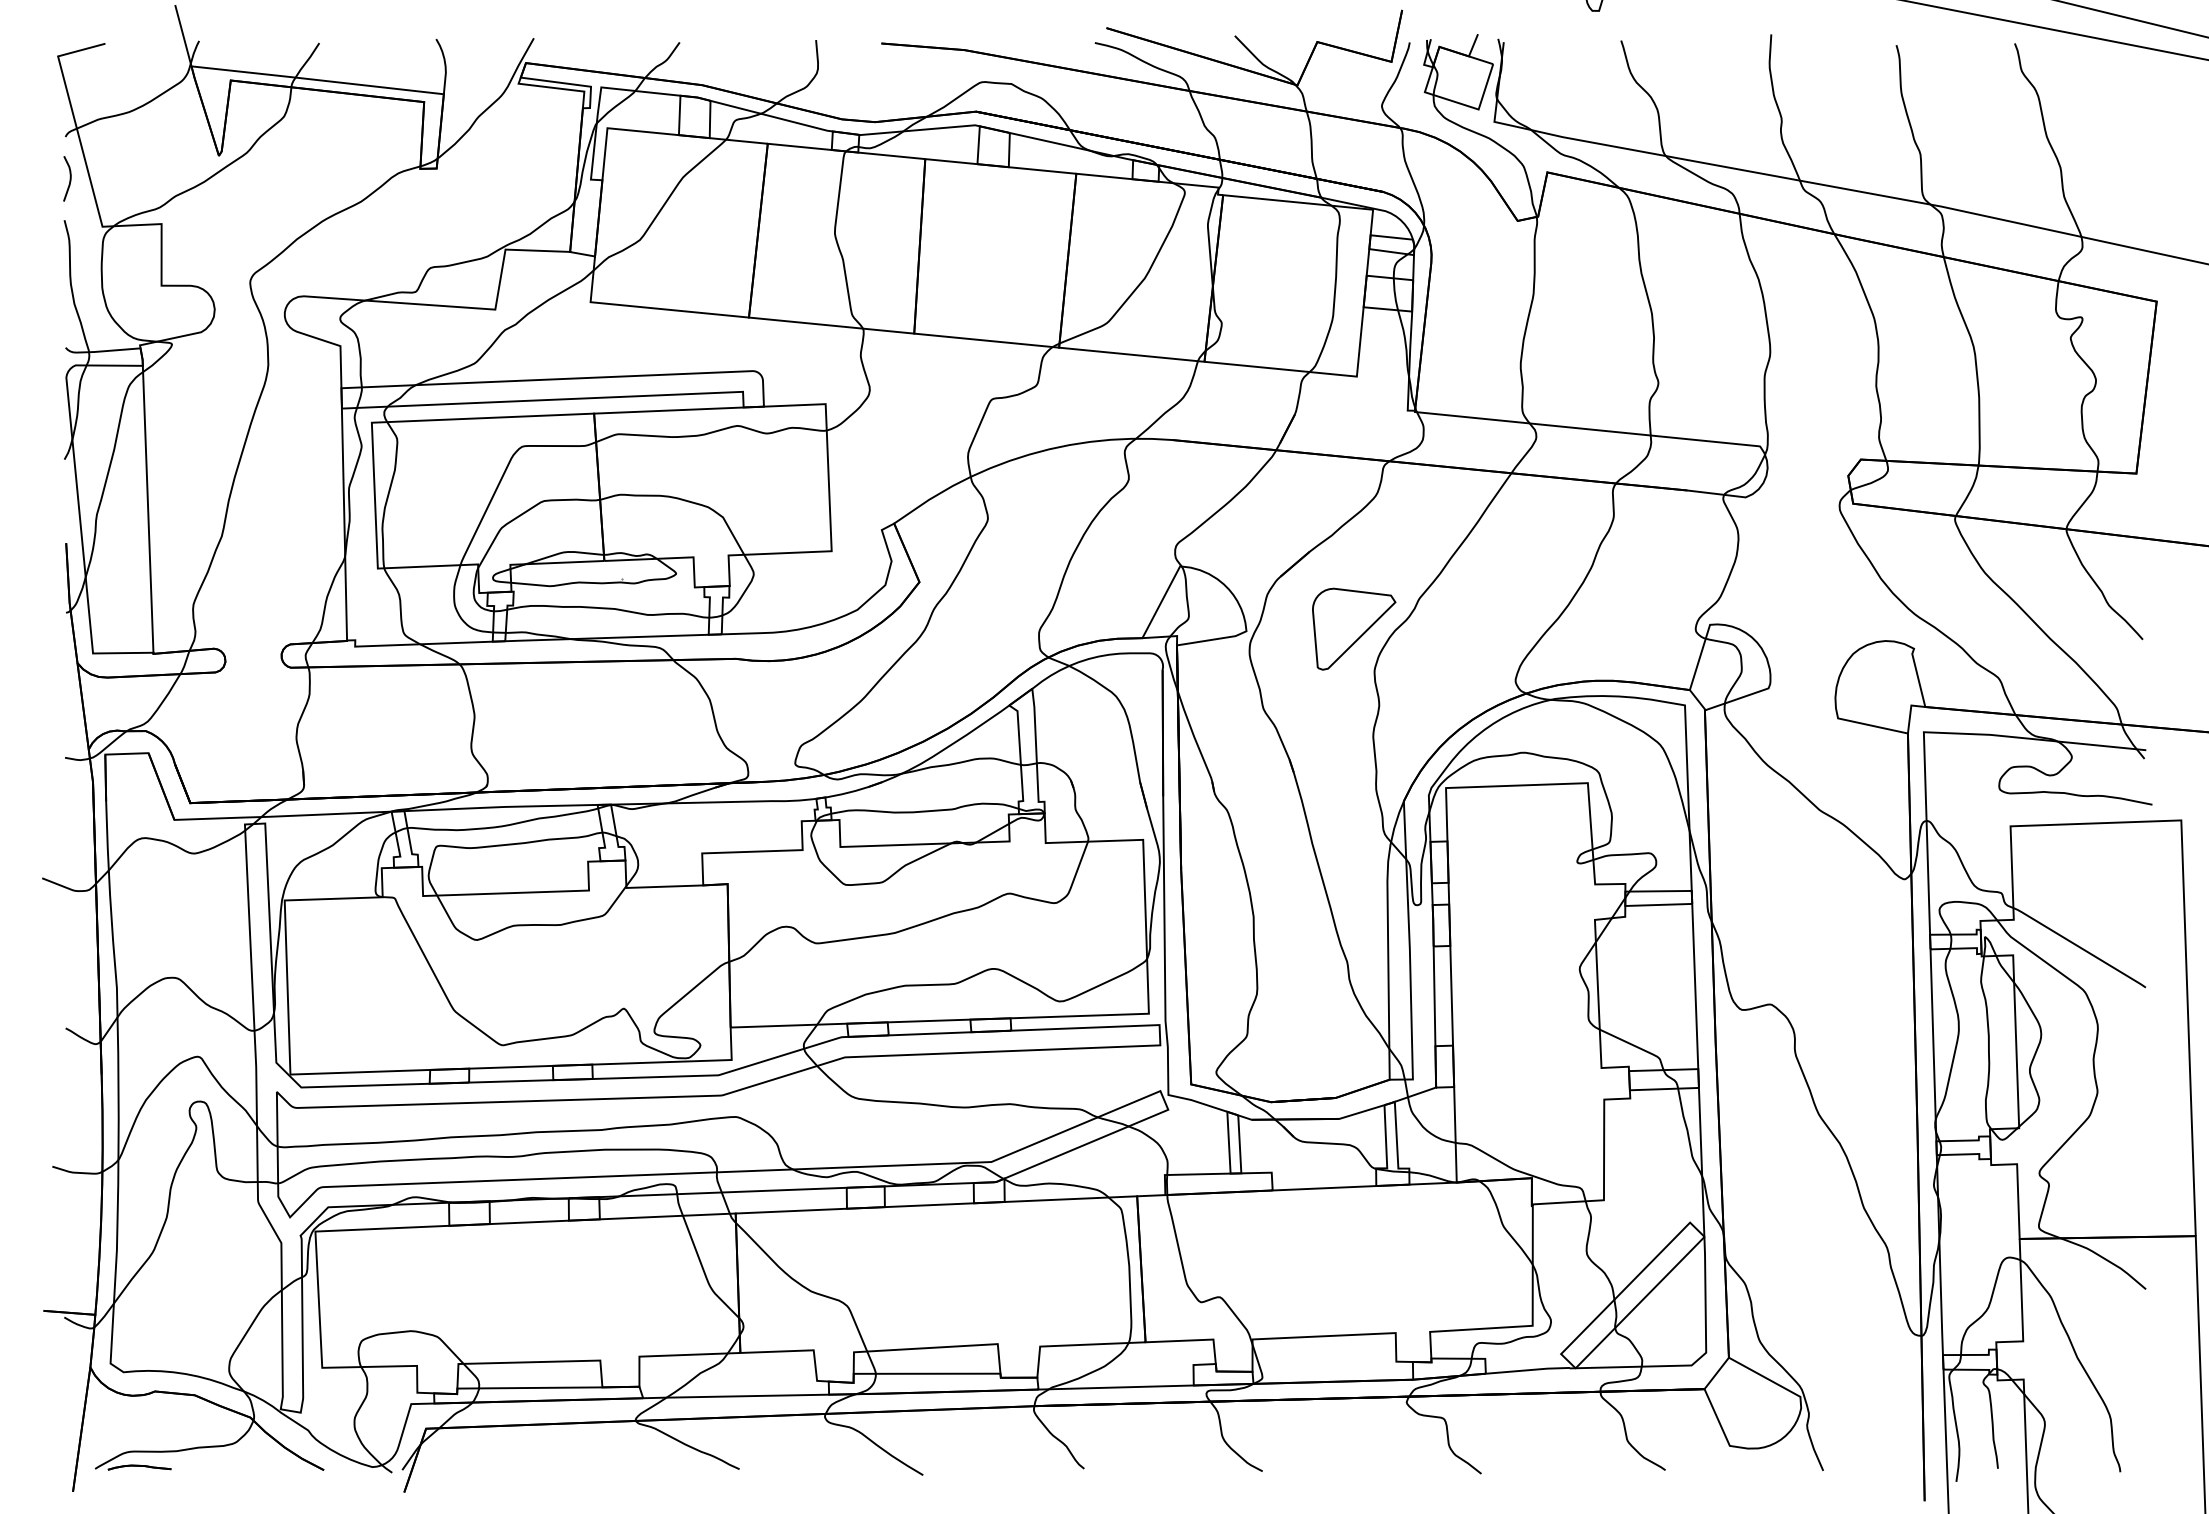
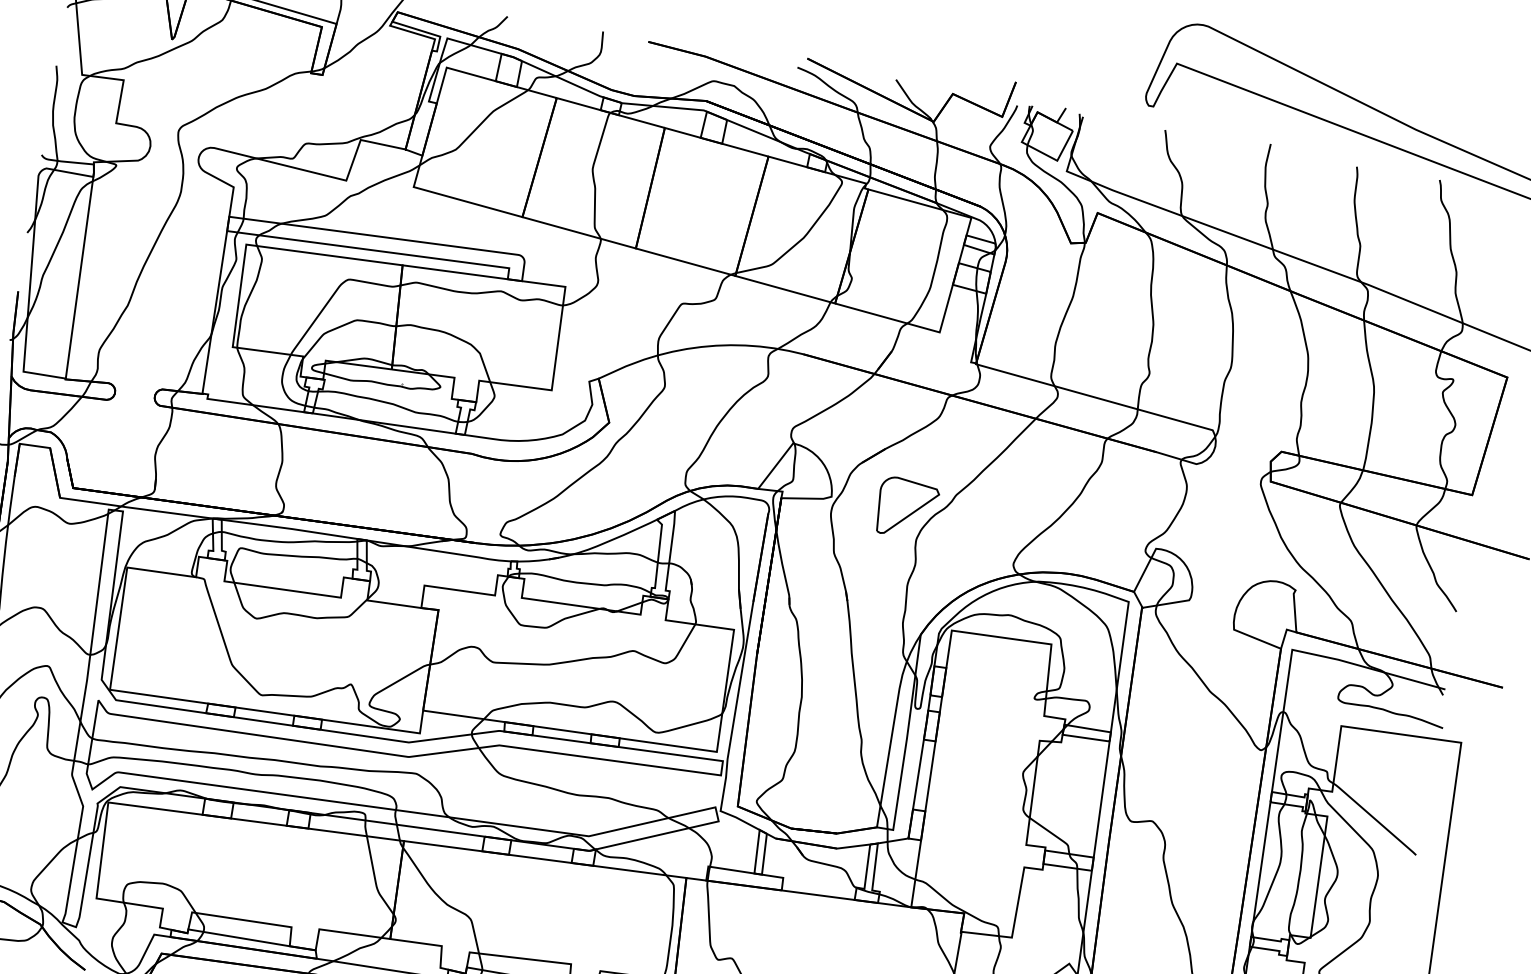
curve: (69, 178) -> (64, 37), removed

